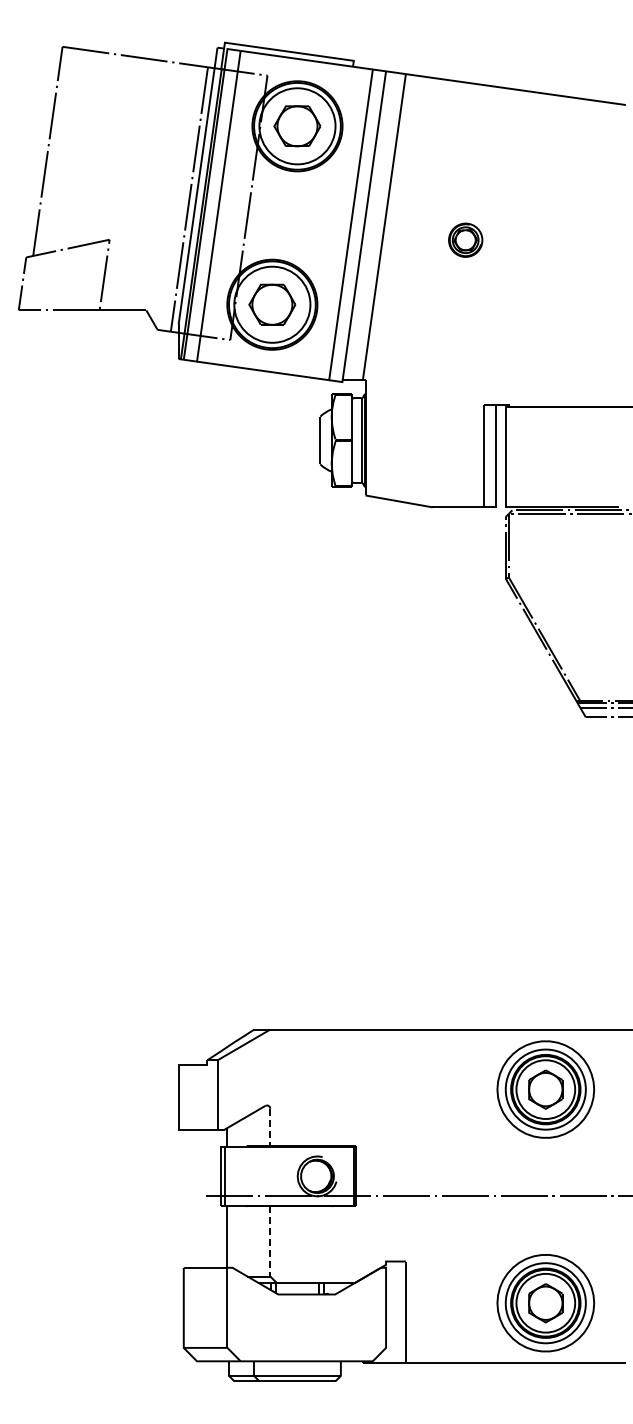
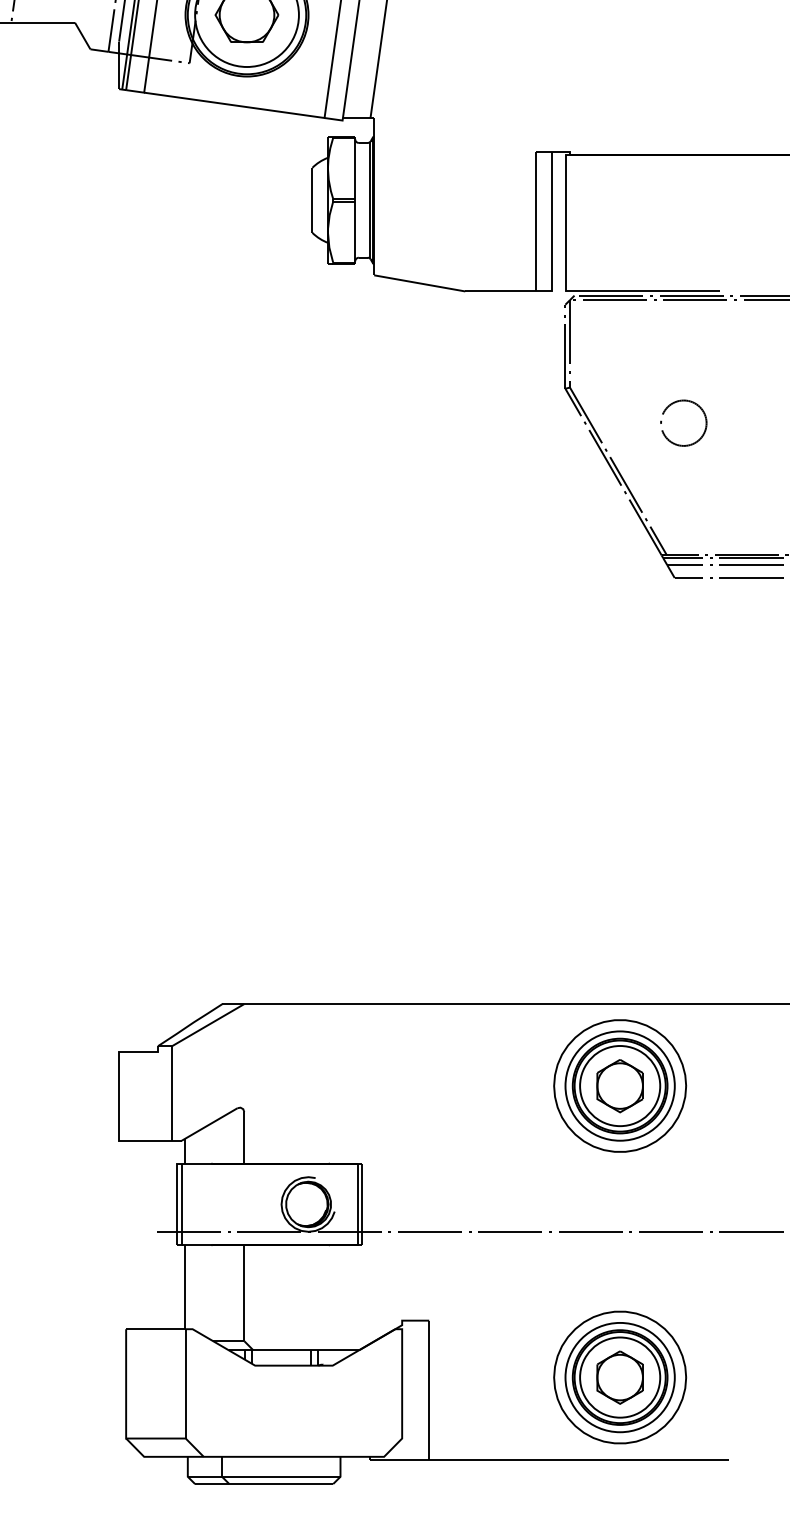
part: (578, 597) -> (664, 414), added
line: (270, 1127) -> (244, 1137), dashed -> solid
line: (270, 1241) -> (244, 1293), dashed -> solid

